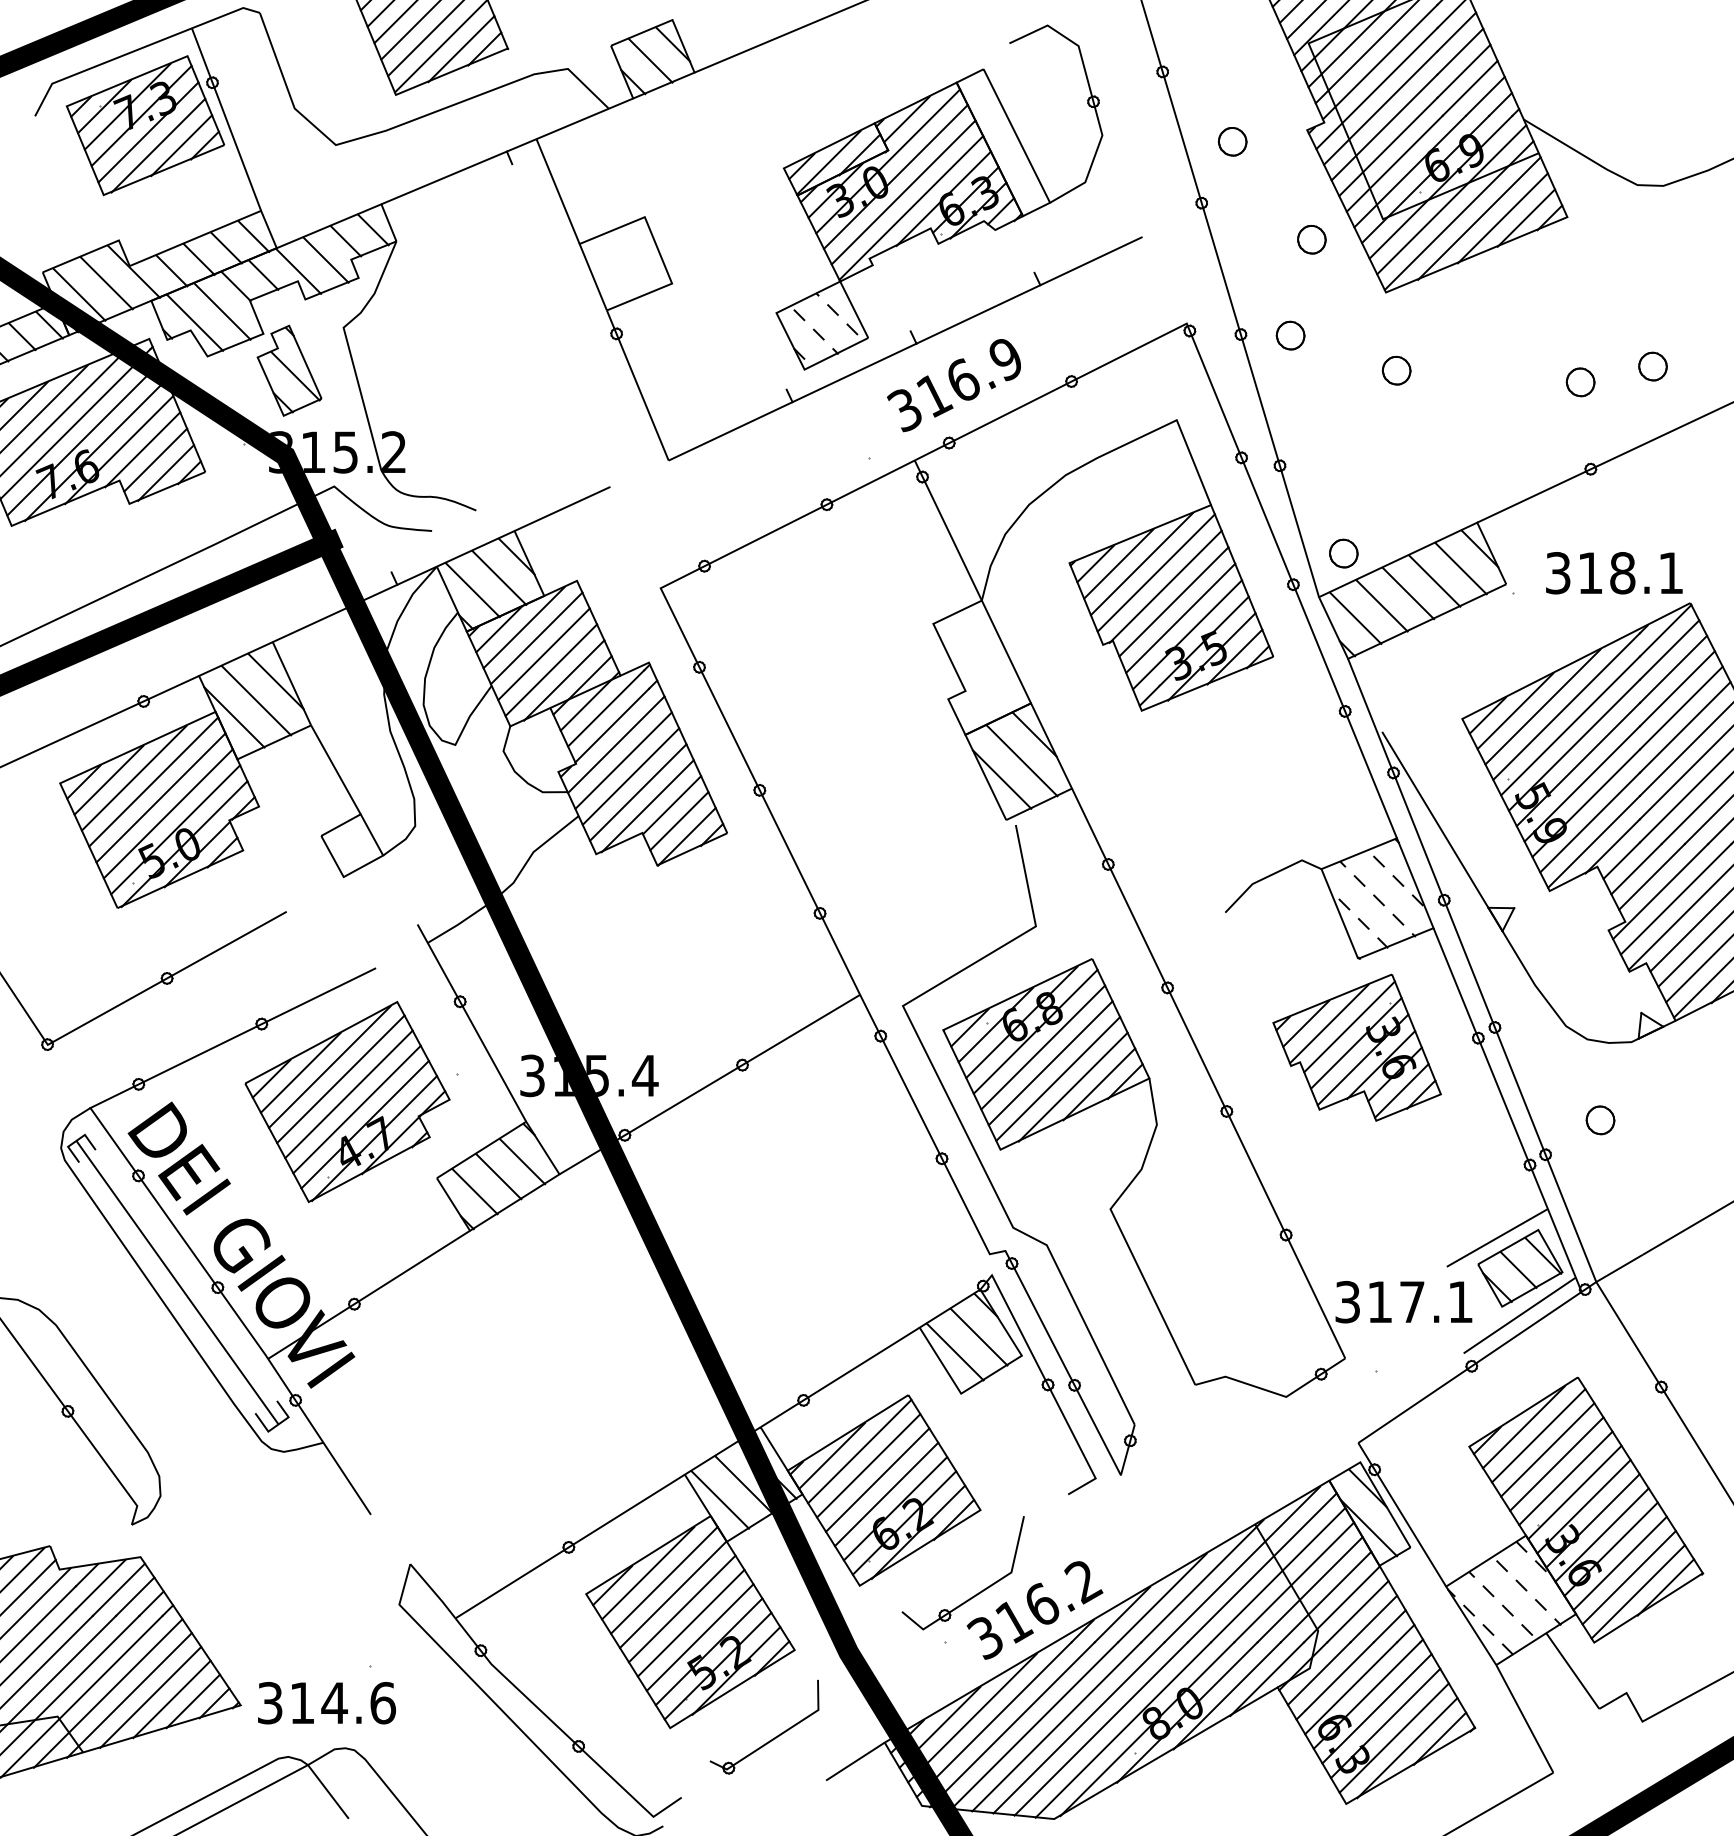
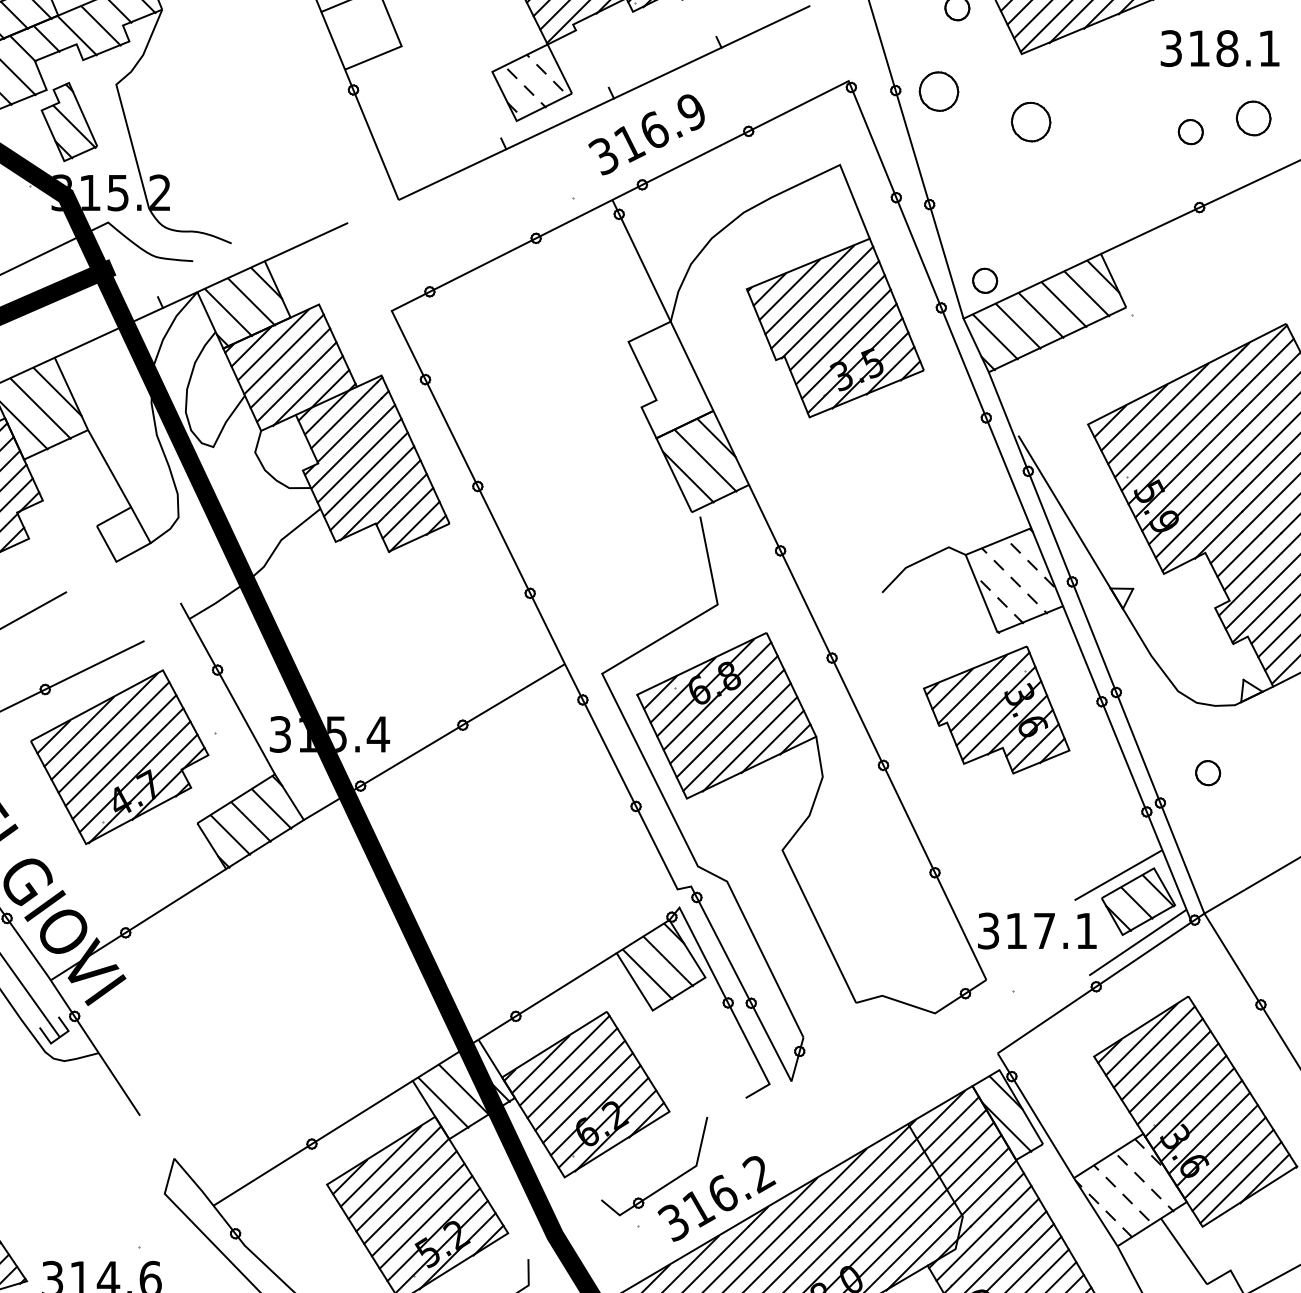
part: (1290, 335) -> (938, 91), size x1.6
part: (1652, 366) -> (1253, 118), size x1.4
part: (1396, 370) -> (1030, 121), size x1.6
text: (1614, 573) -> (1220, 48), moved

